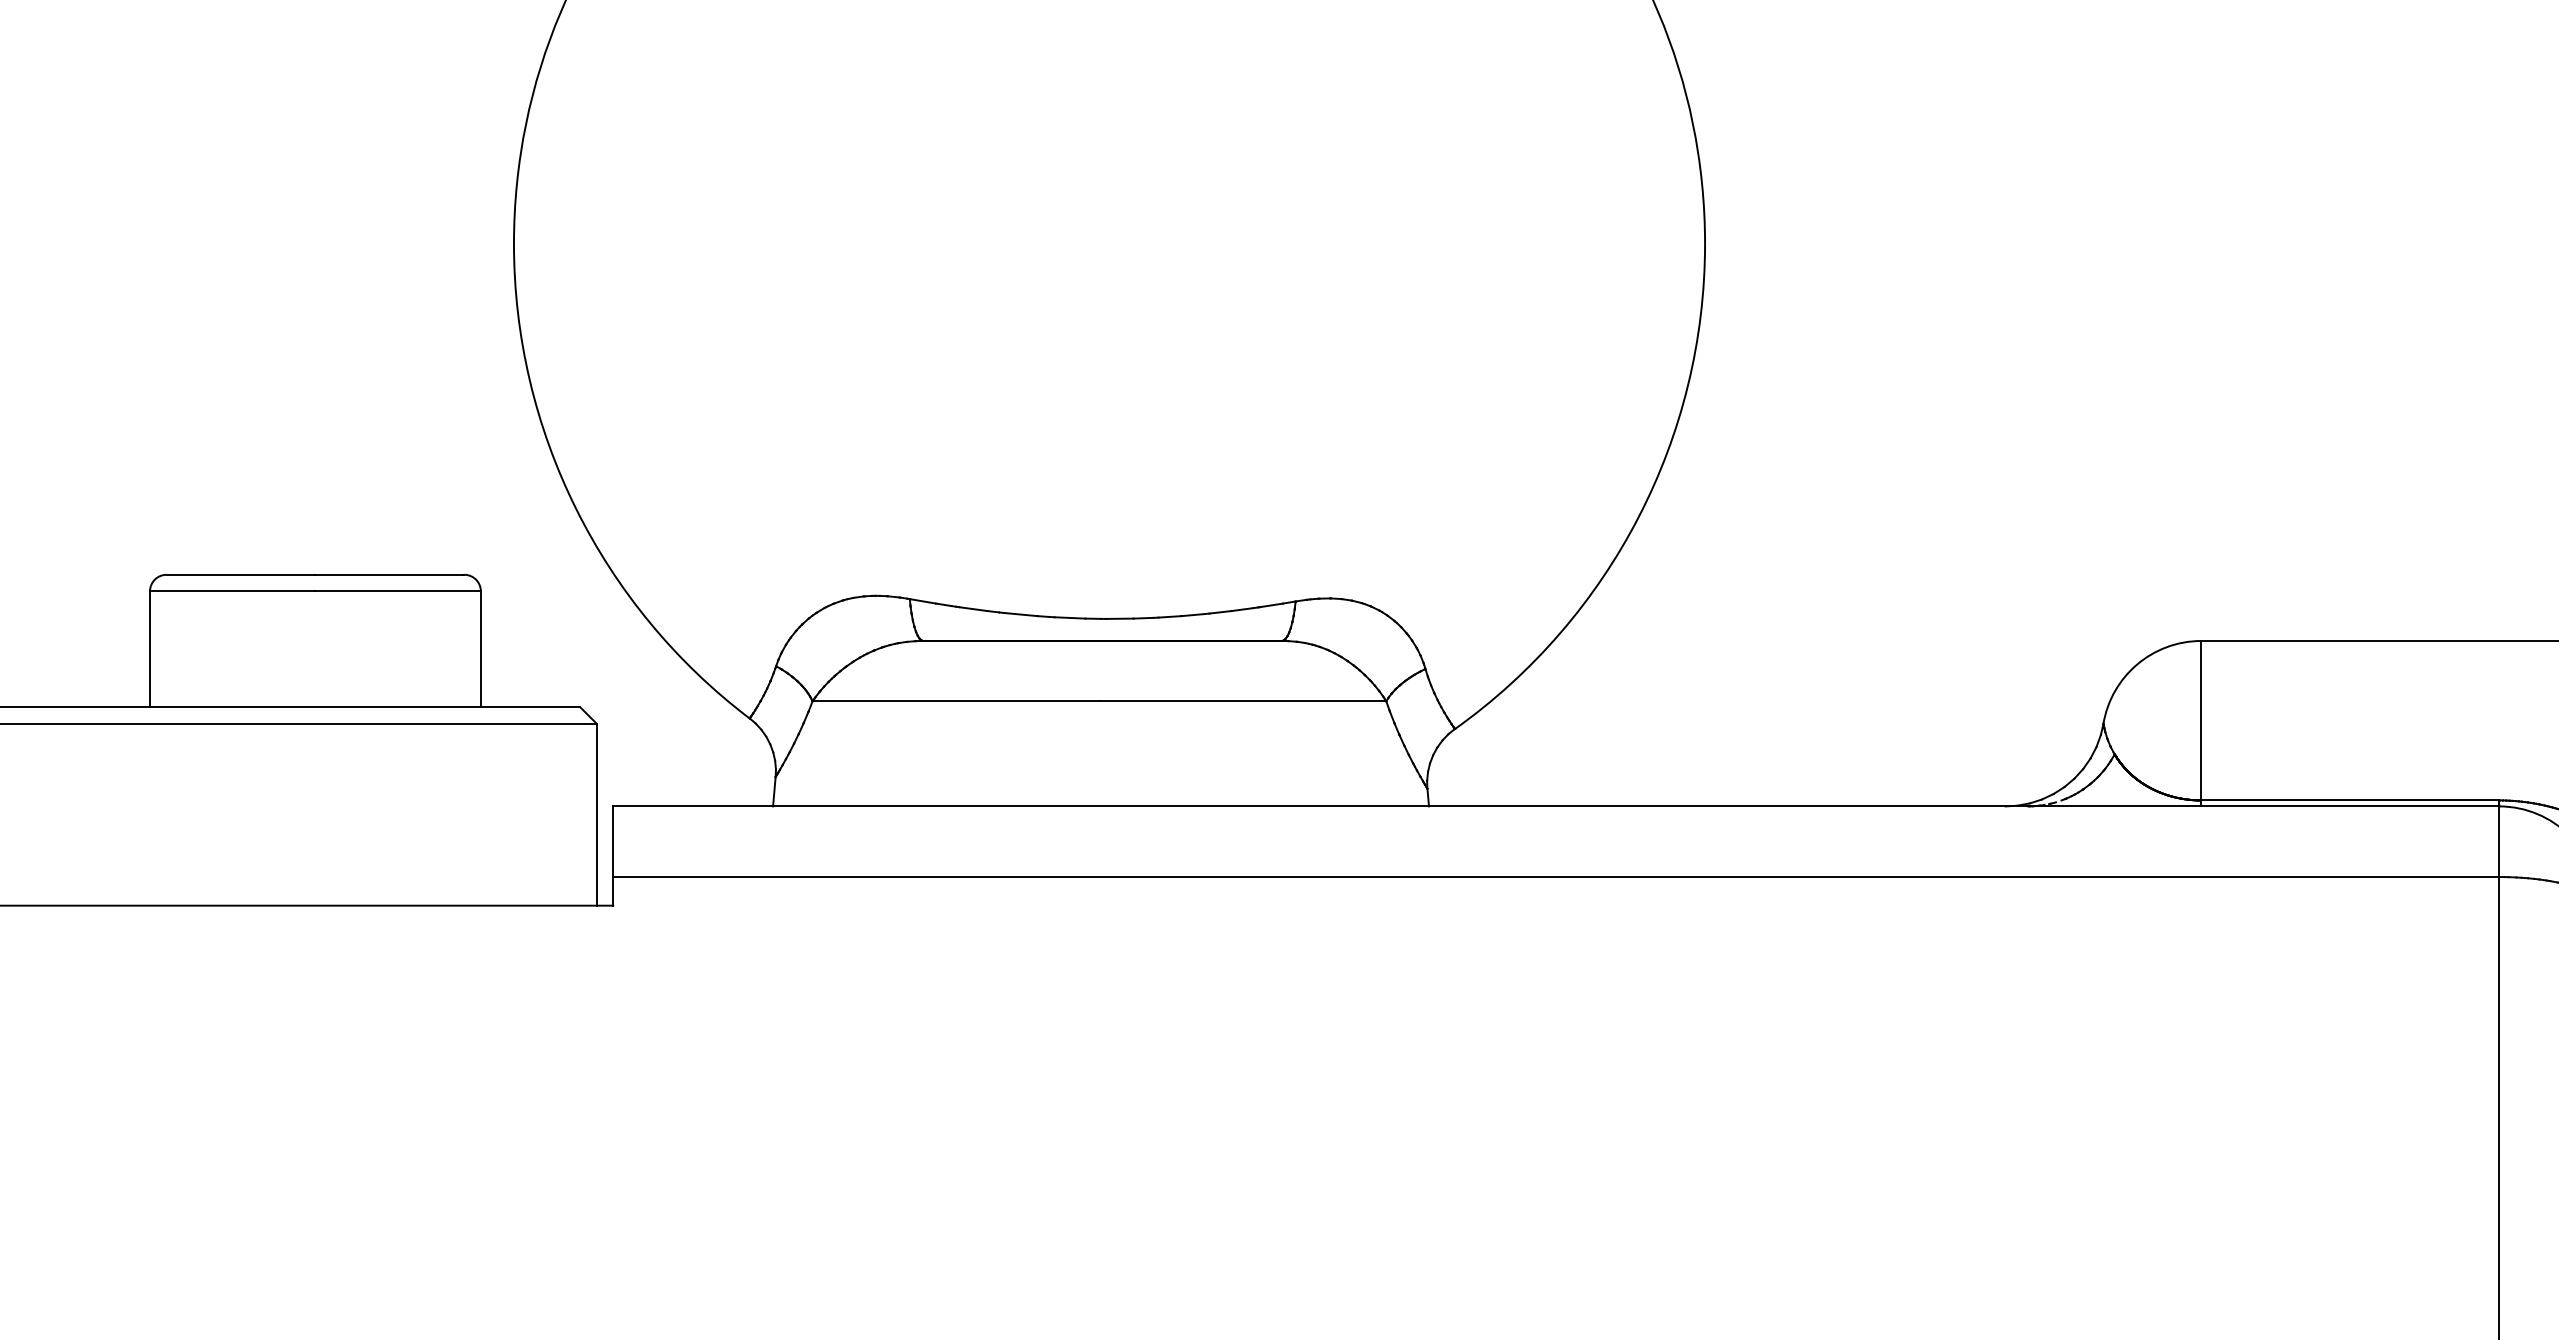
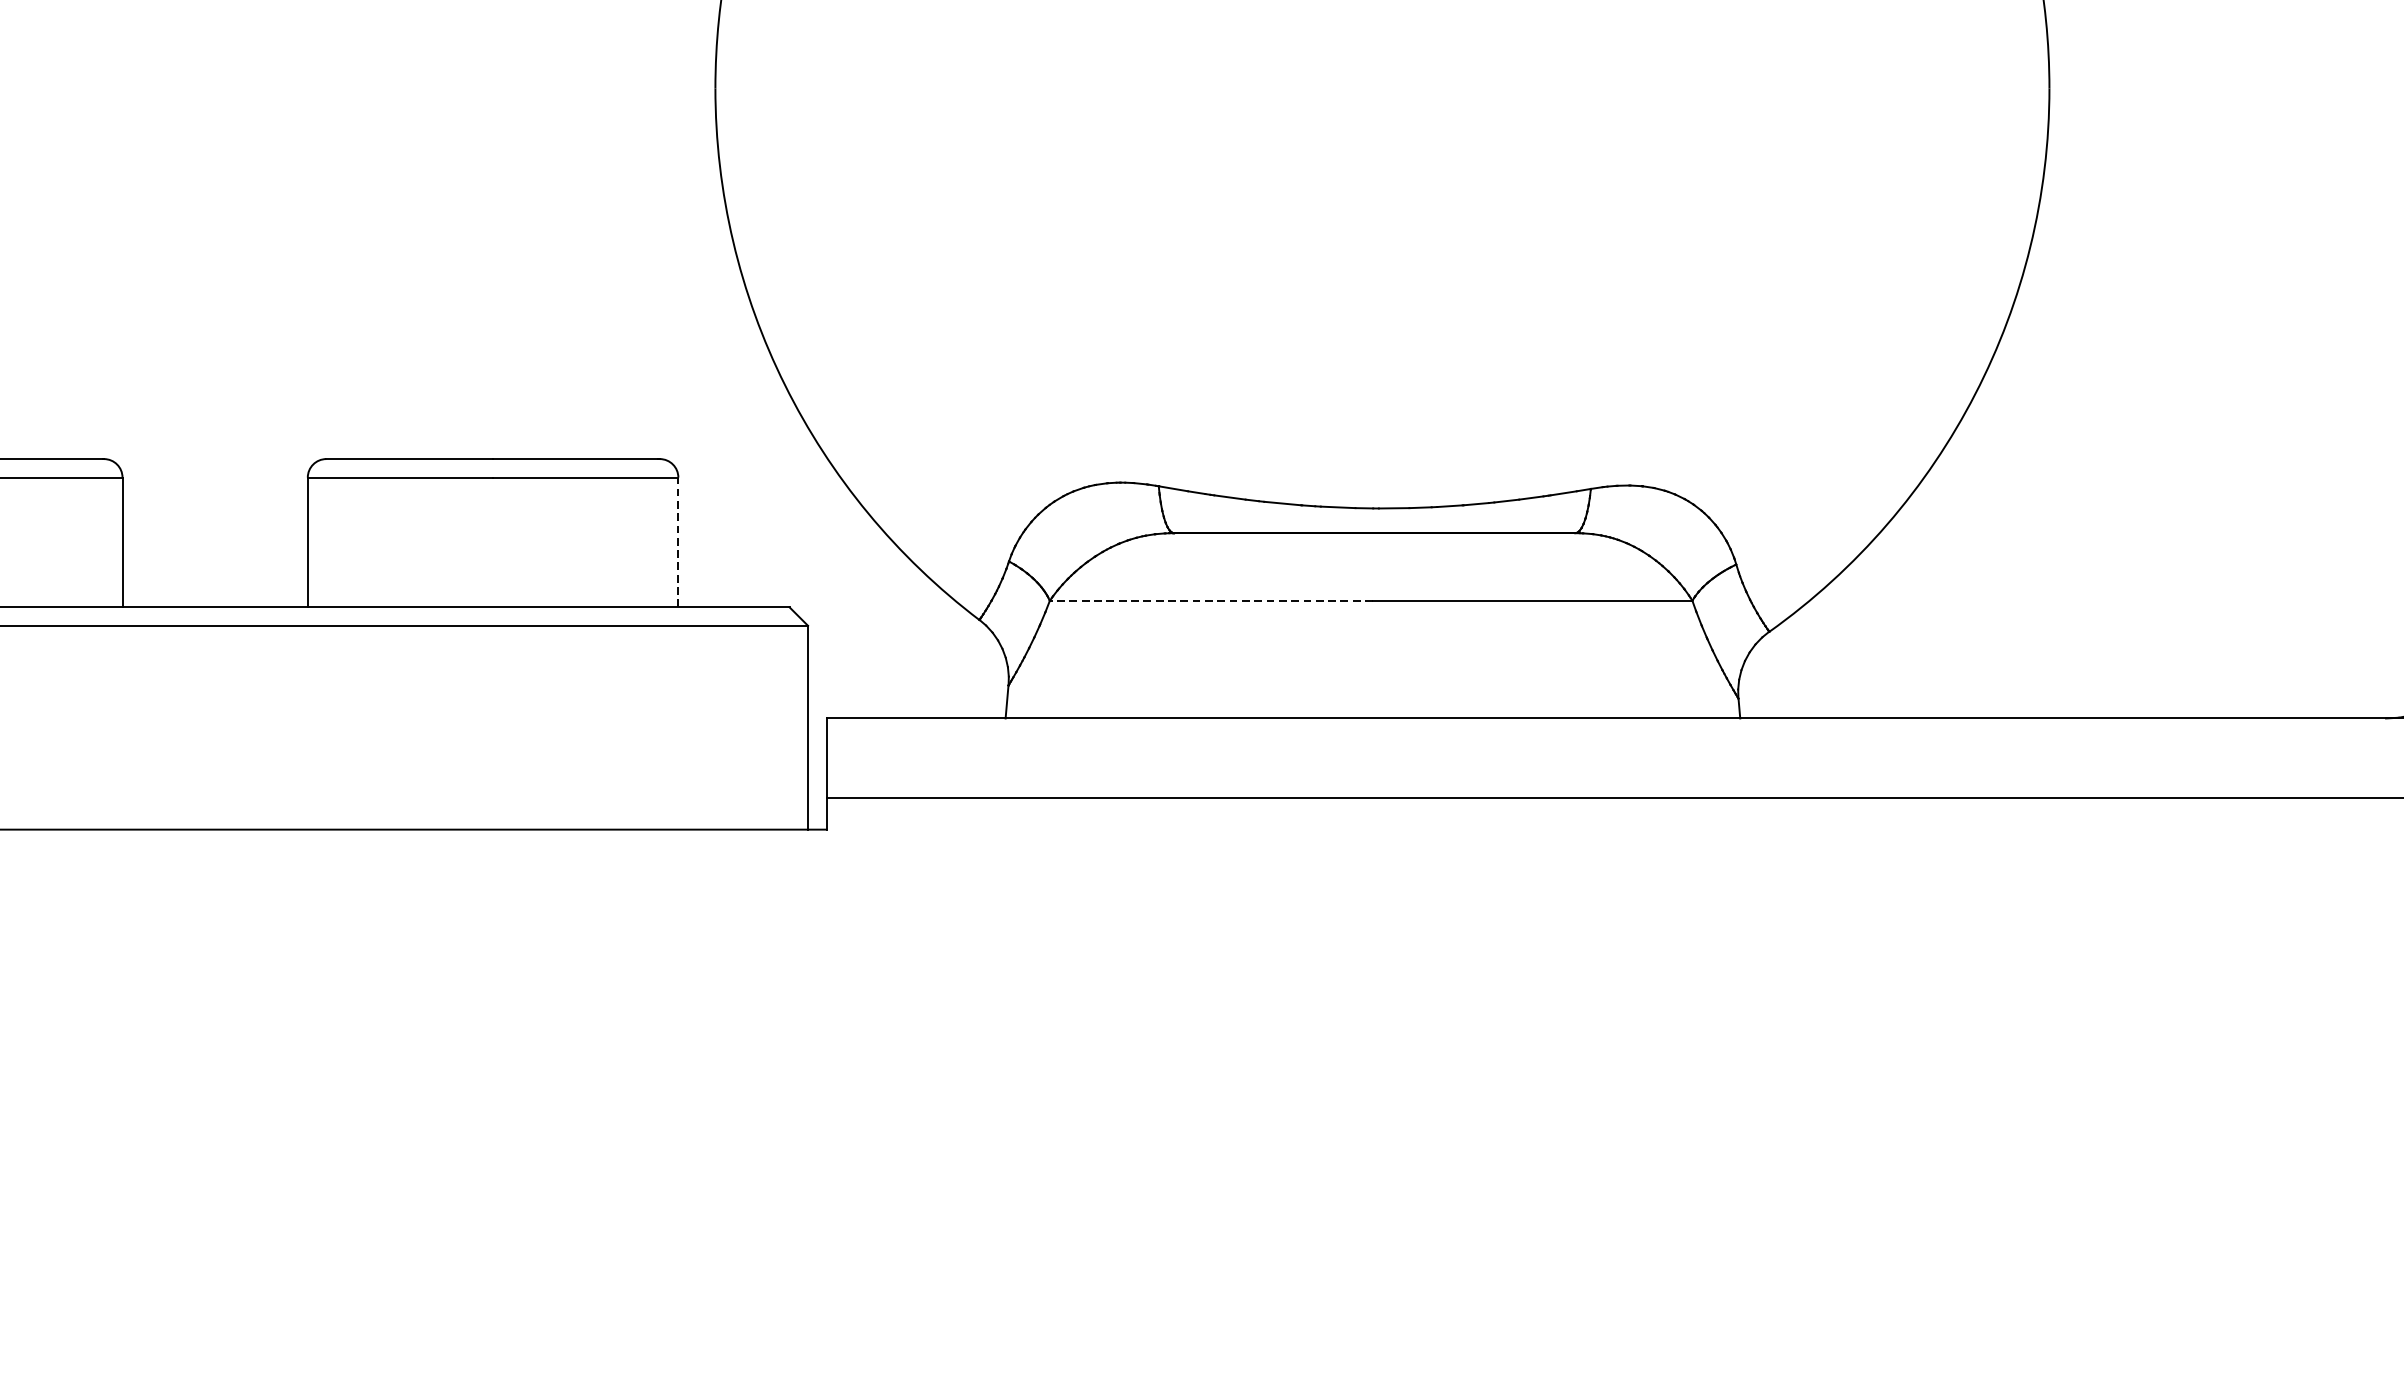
line: (480, 649) -> (677, 542), solid -> dashed
line: (956, 701) -> (1211, 600), solid -> dashed

